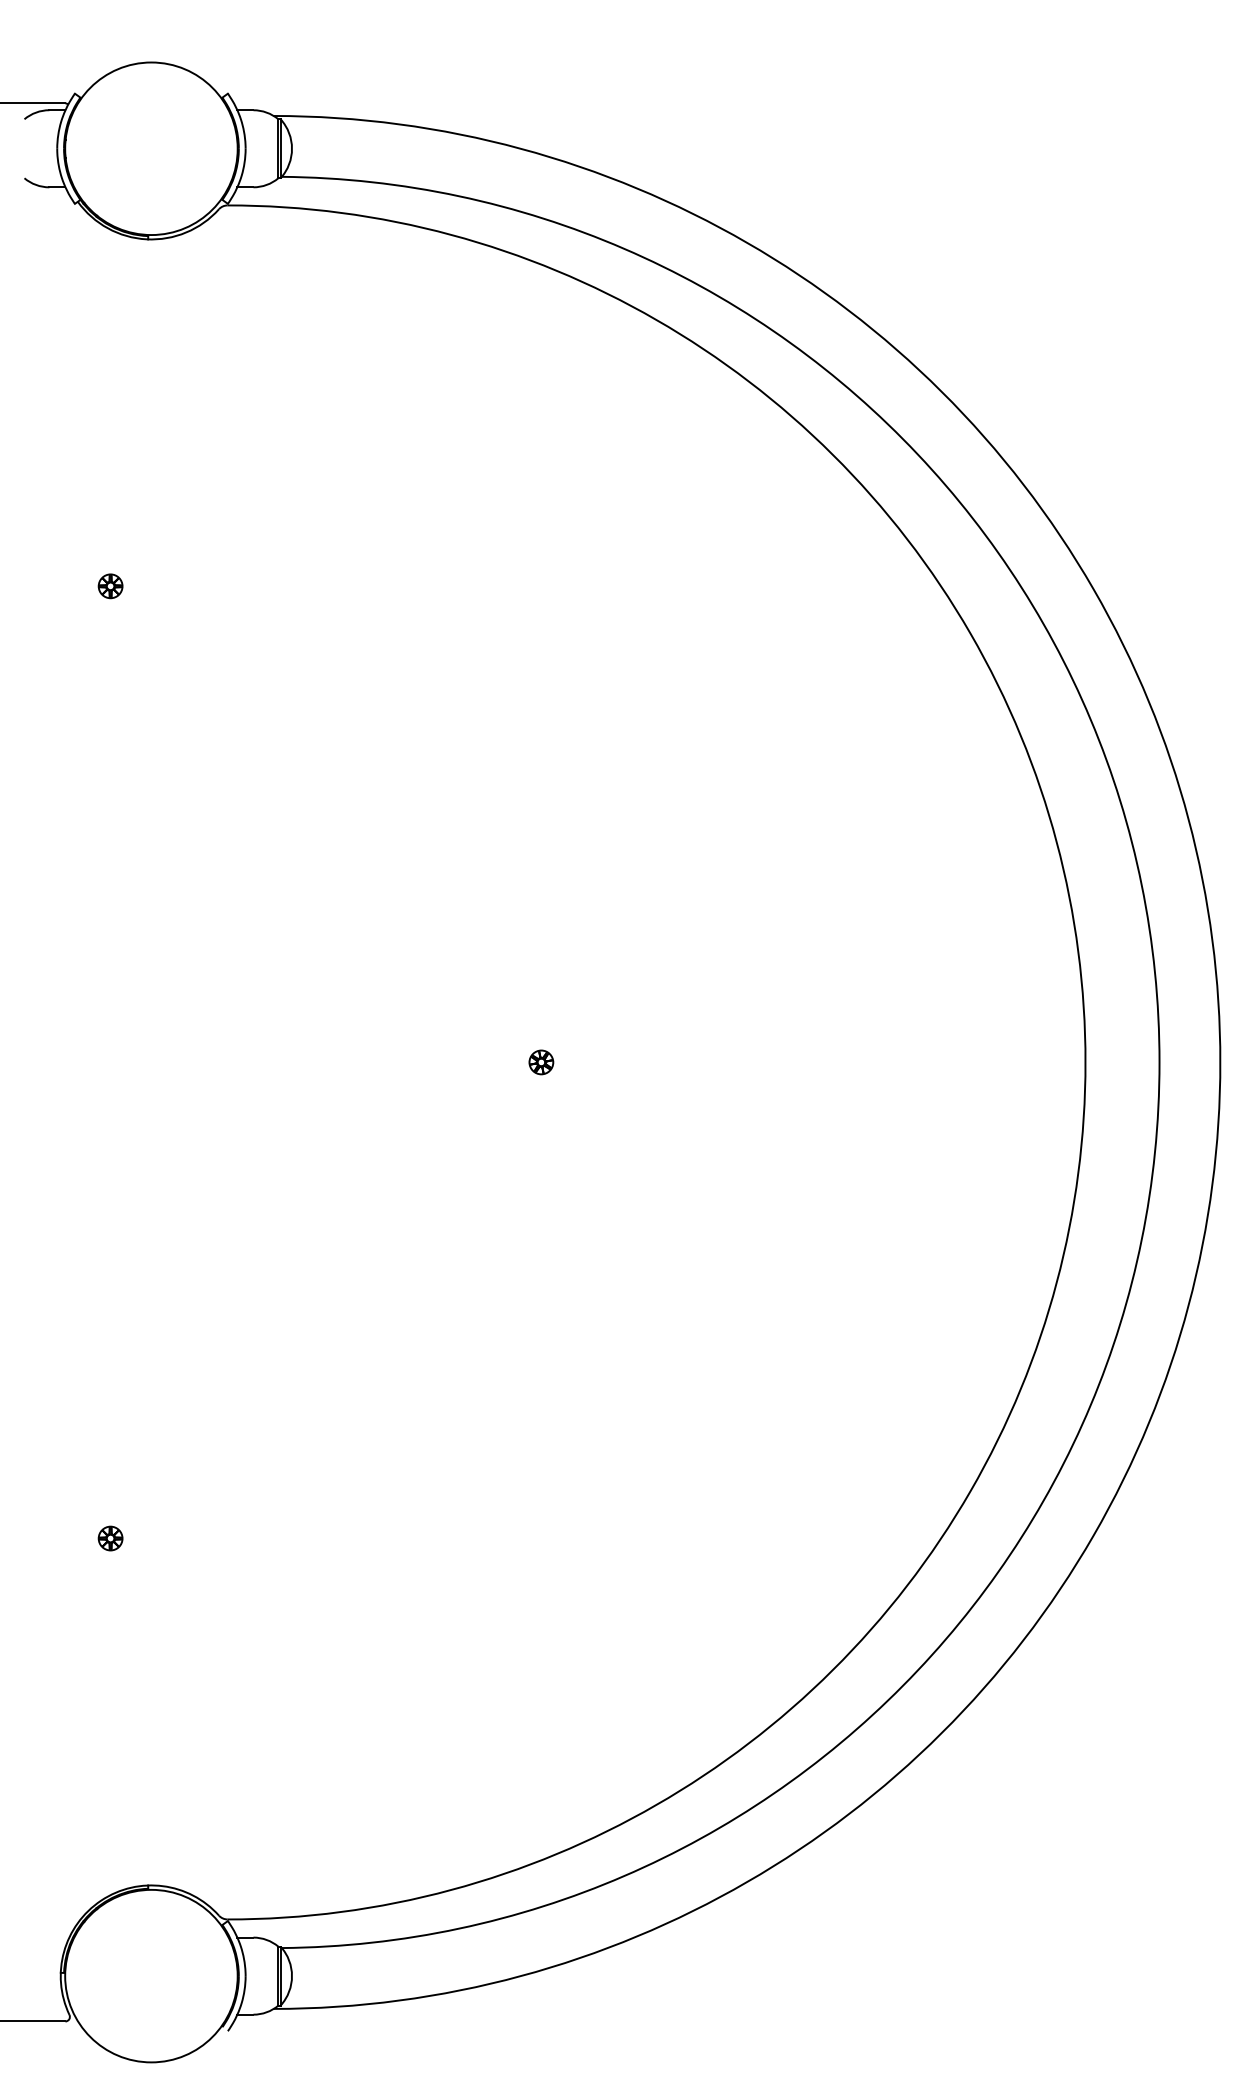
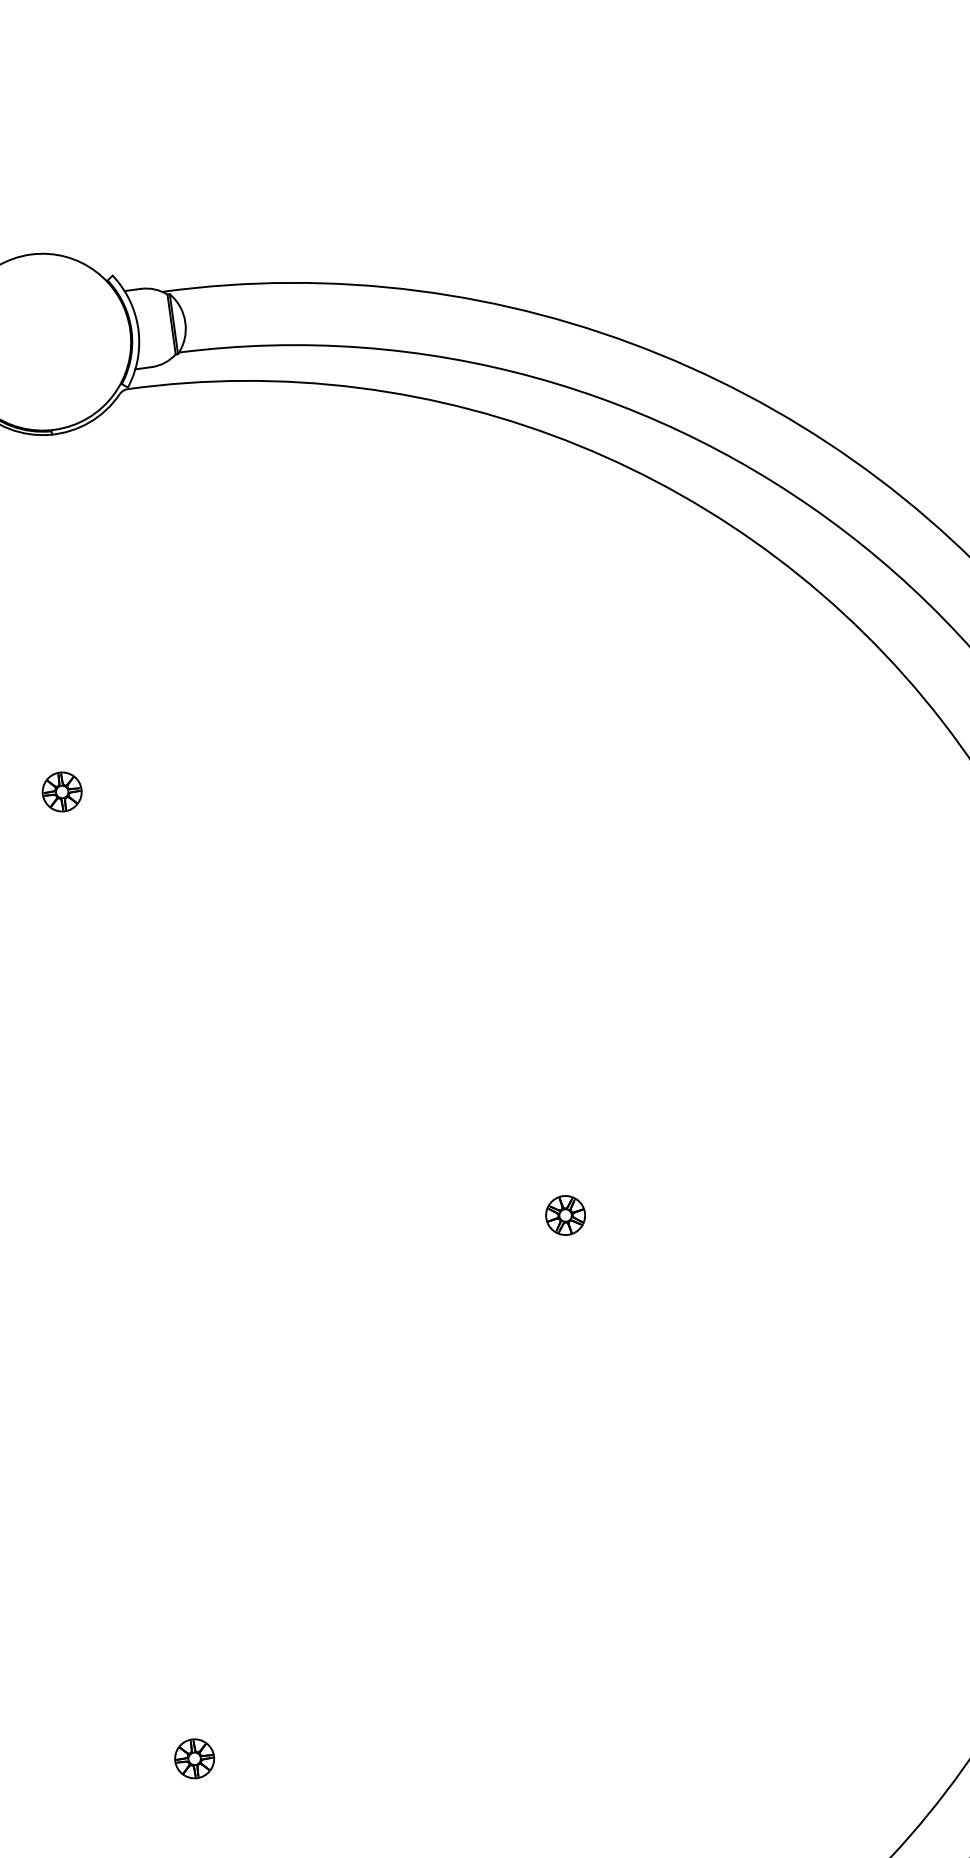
part: (110, 586) -> (62, 792), size x1.6
part: (541, 1062) -> (565, 1215), size x1.6
part: (110, 1538) -> (194, 1758), size x1.6

